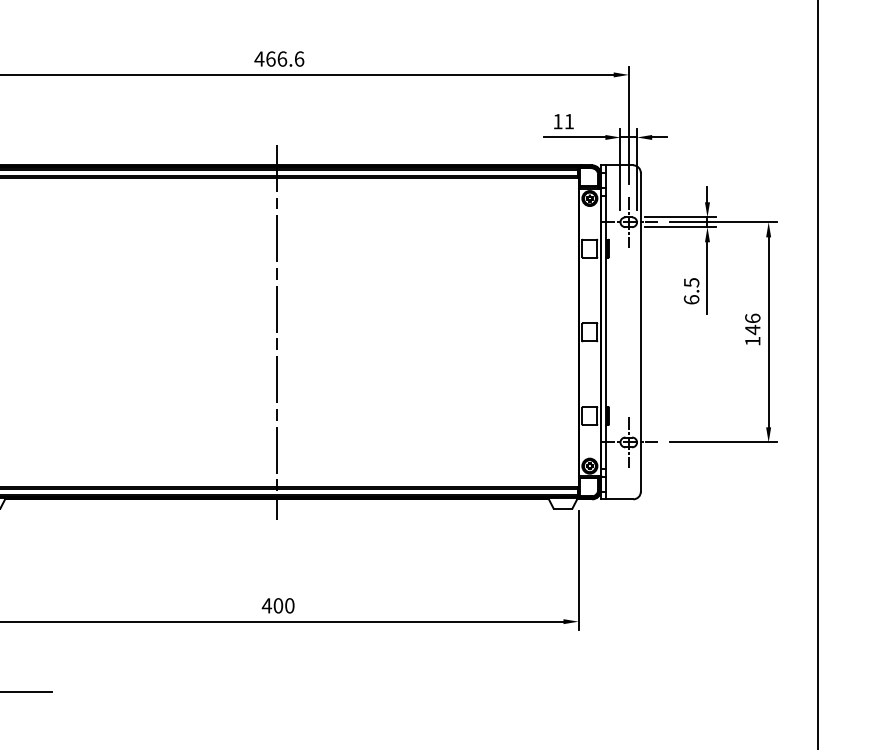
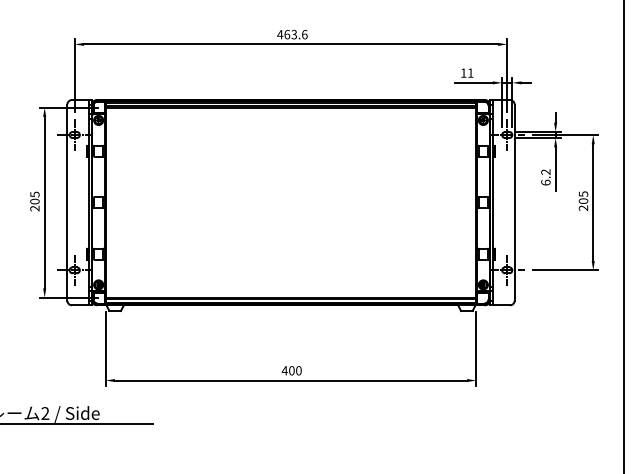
text: (282, 58) -> (294, 34), 466.6 -> 463.6
text: (690, 281) -> (545, 171), 6.5 -> 6.2
text: (752, 328) -> (583, 200), 146 -> 205
line: (277, 332) -> (291, 202), removed

